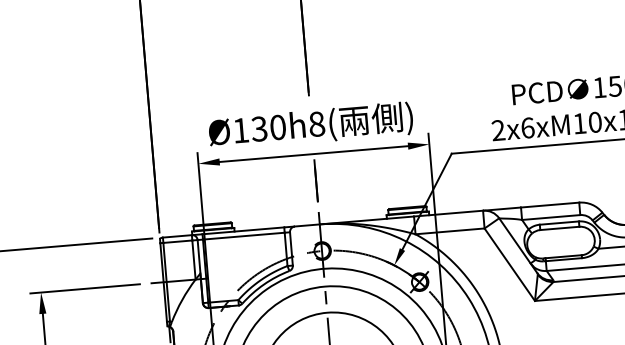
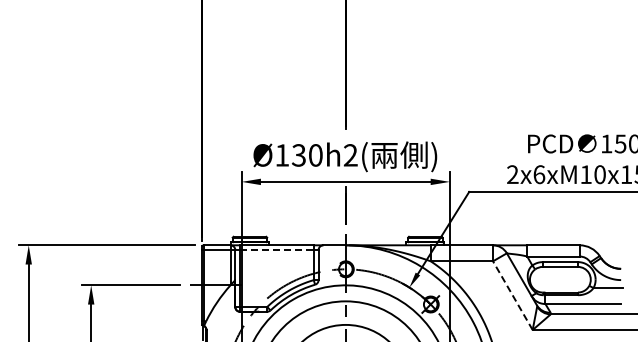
text: (316, 124) -> (350, 155), Ø130h8( -> Ø130h2(
line: (243, 236) -> (276, 250), solid -> dashed
line: (509, 264) -> (512, 295), solid -> dashed

